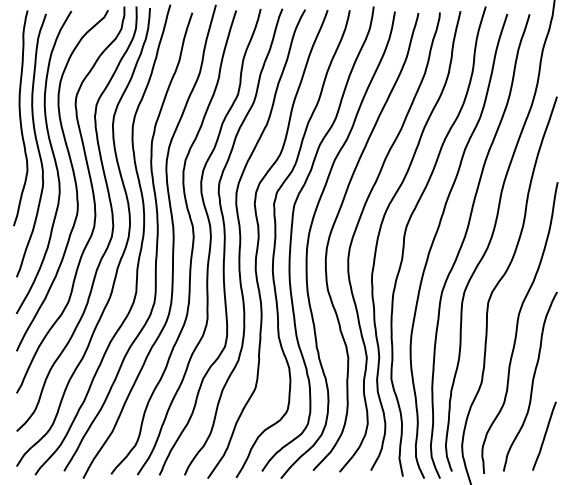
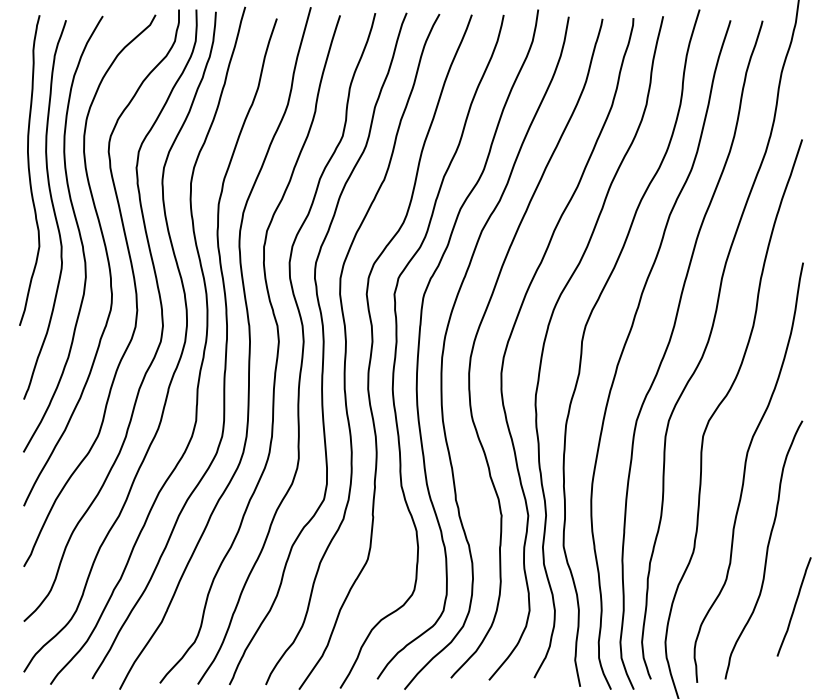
line: (544, 435) -> (794, 605), moved

